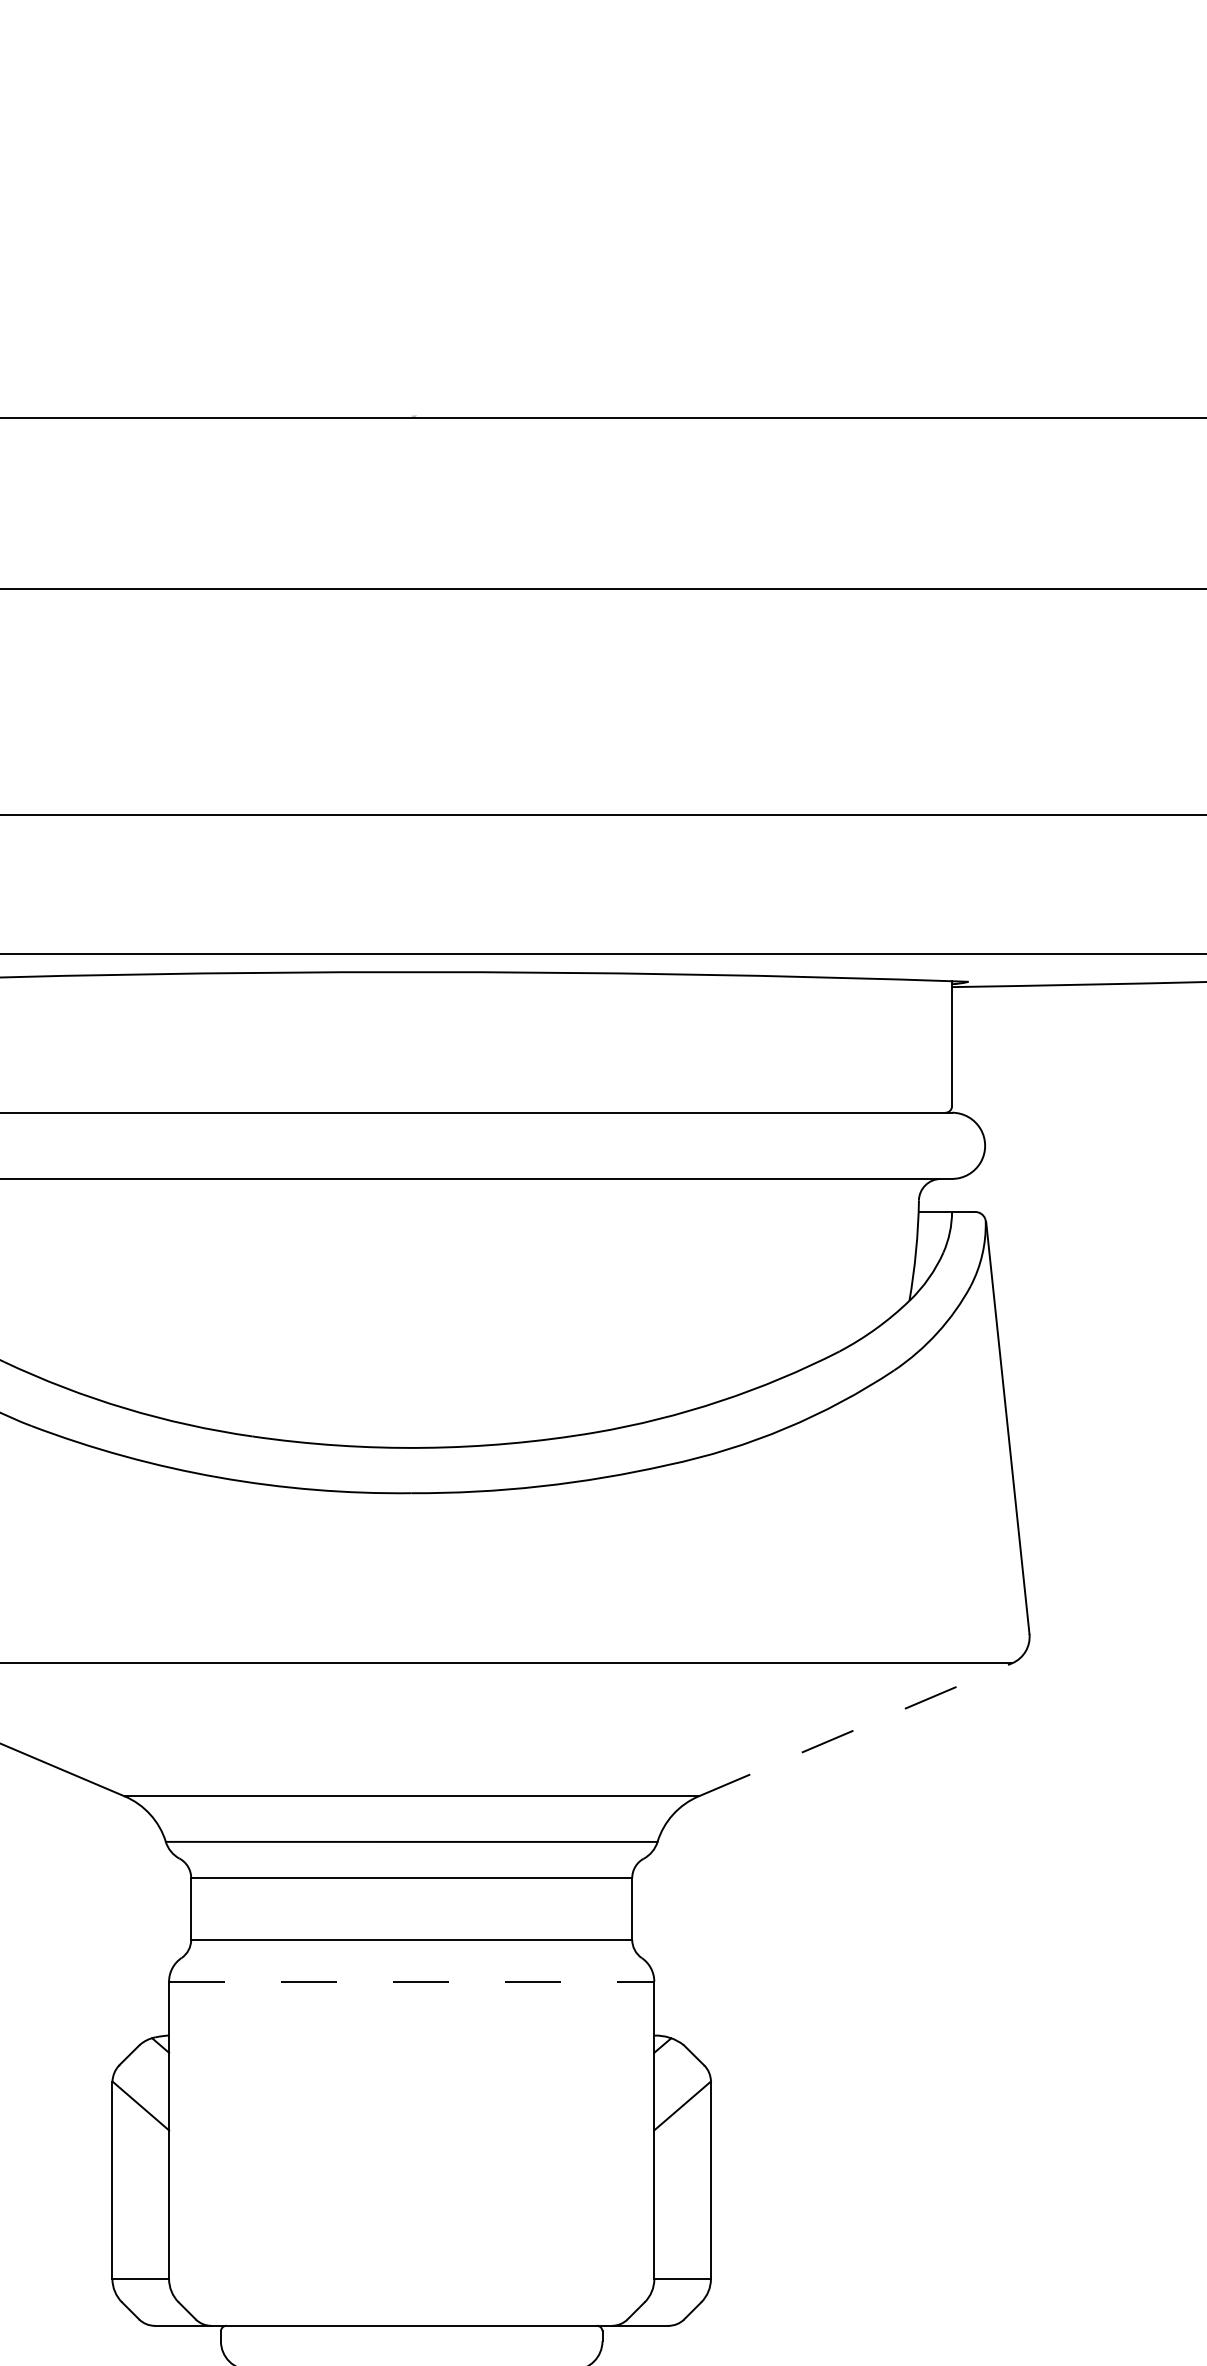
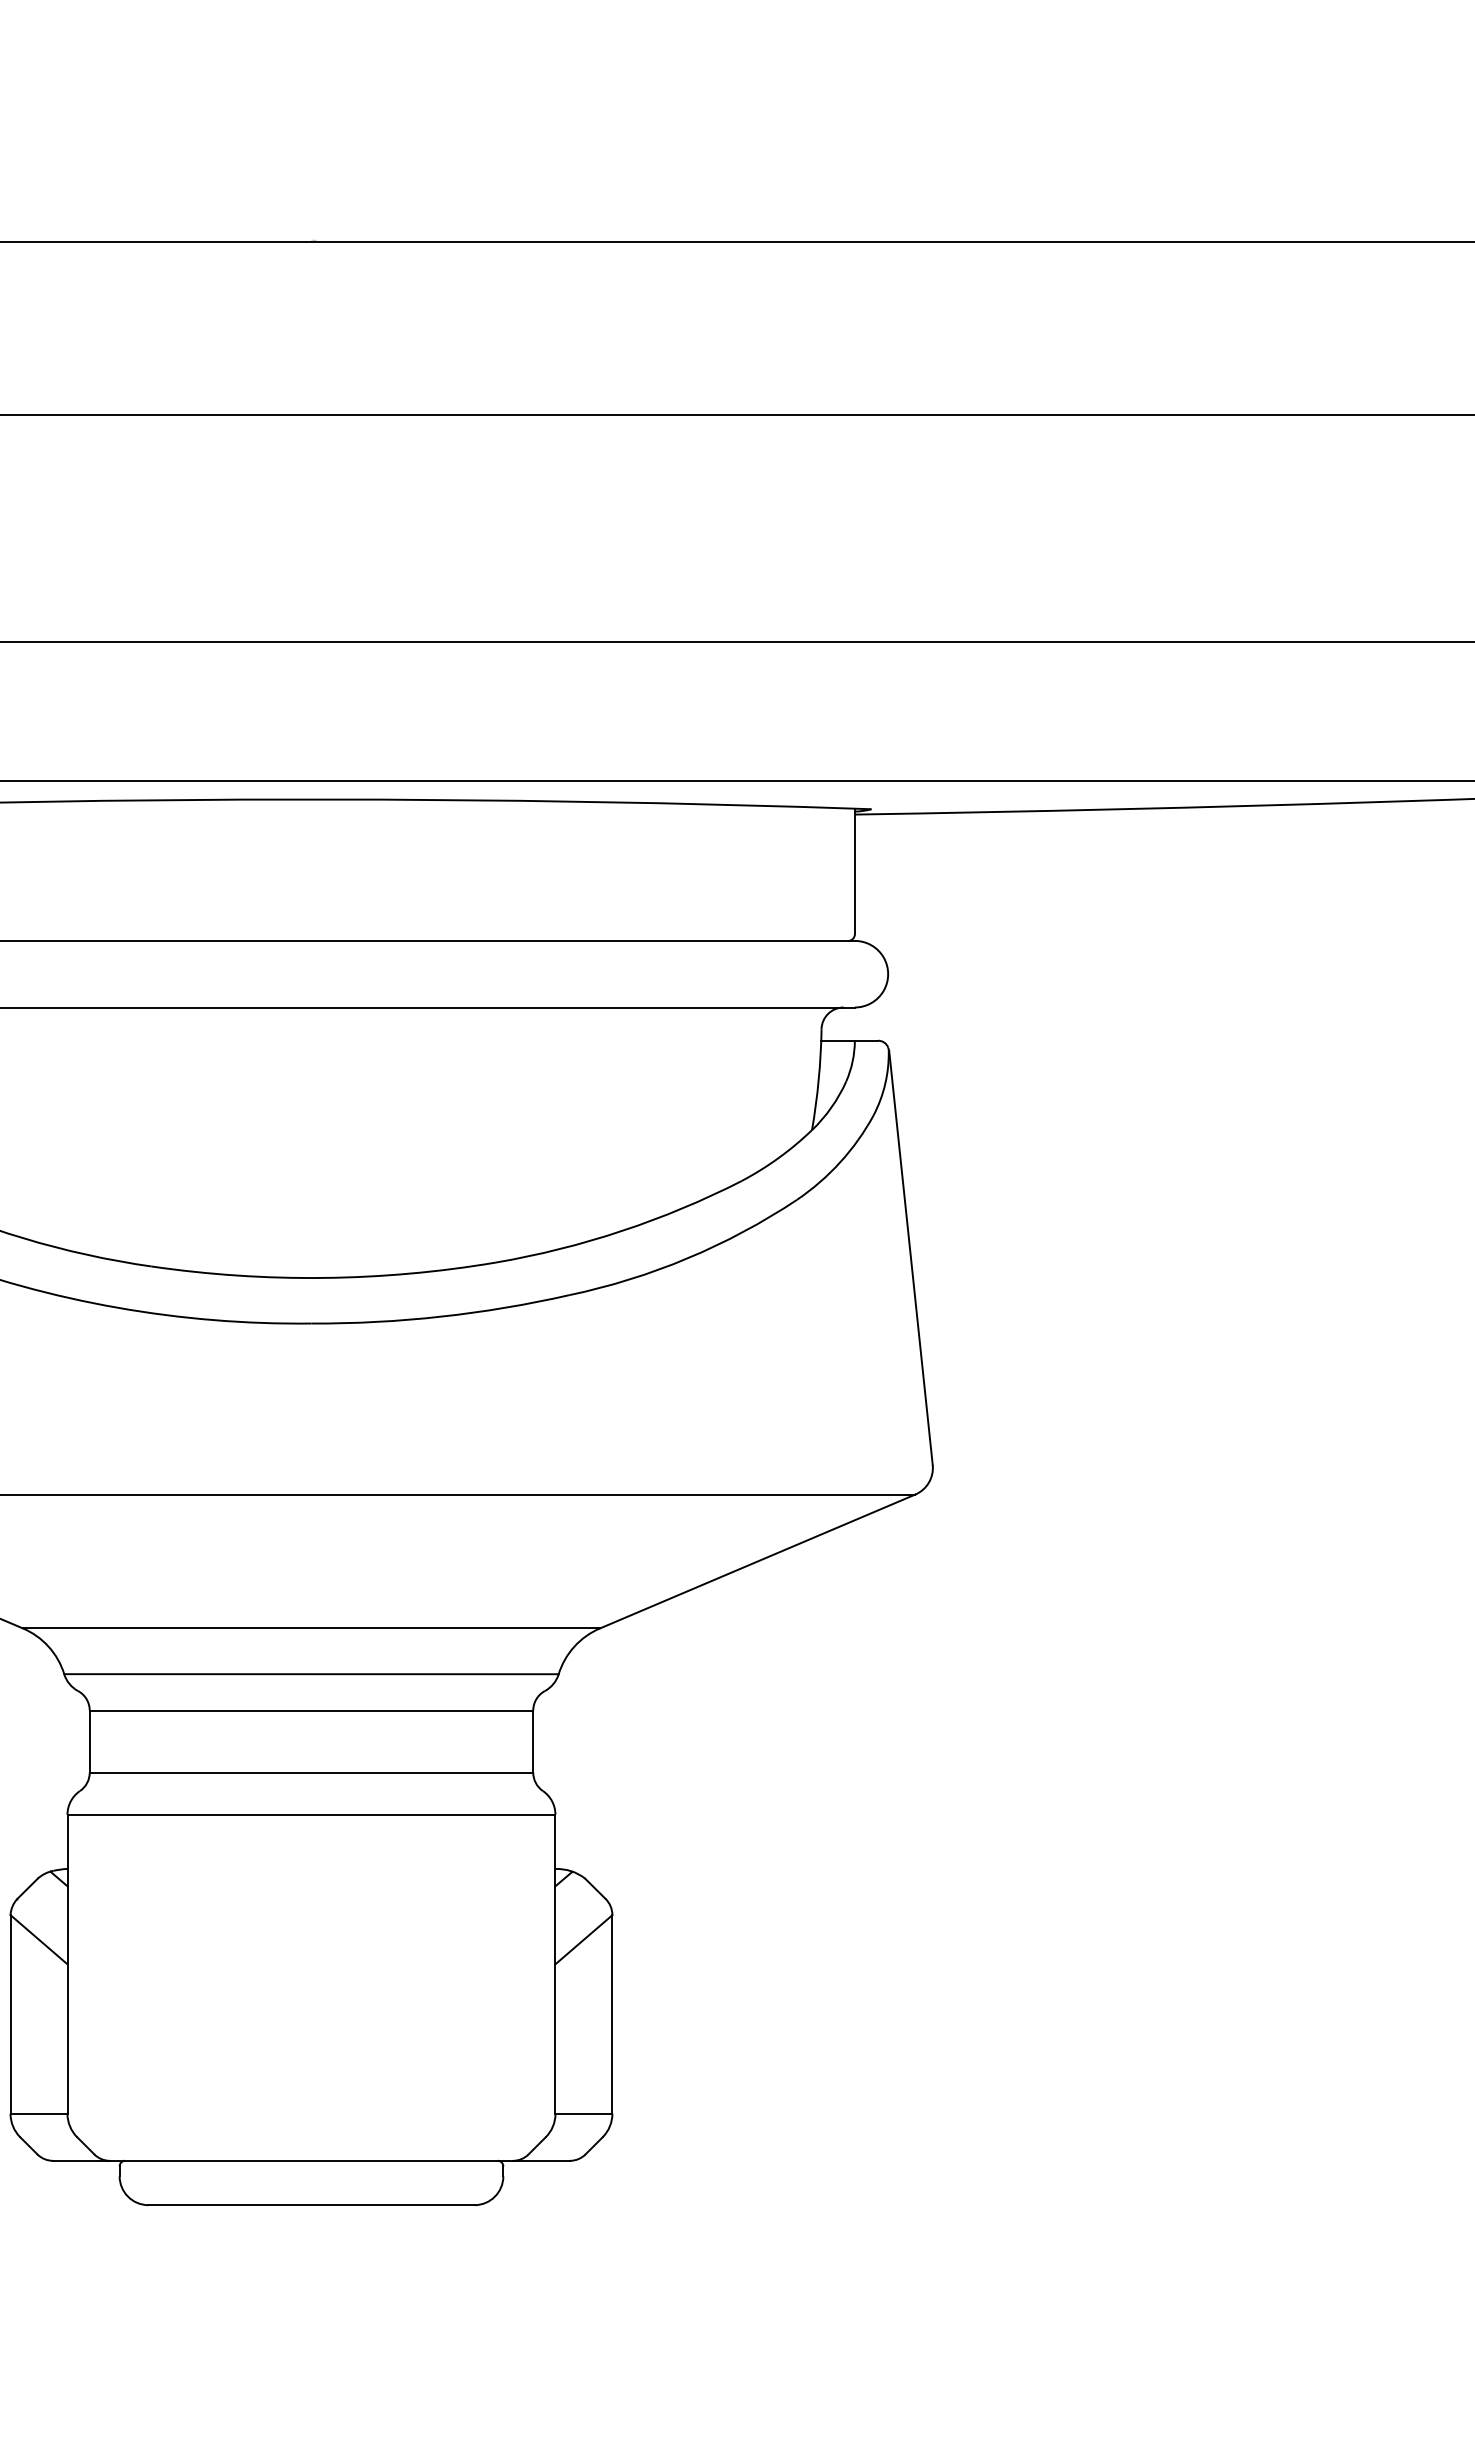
line: (856, 1729) -> (758, 1561), dashed -> solid
line: (411, 1981) -> (311, 1814), dashed -> solid

